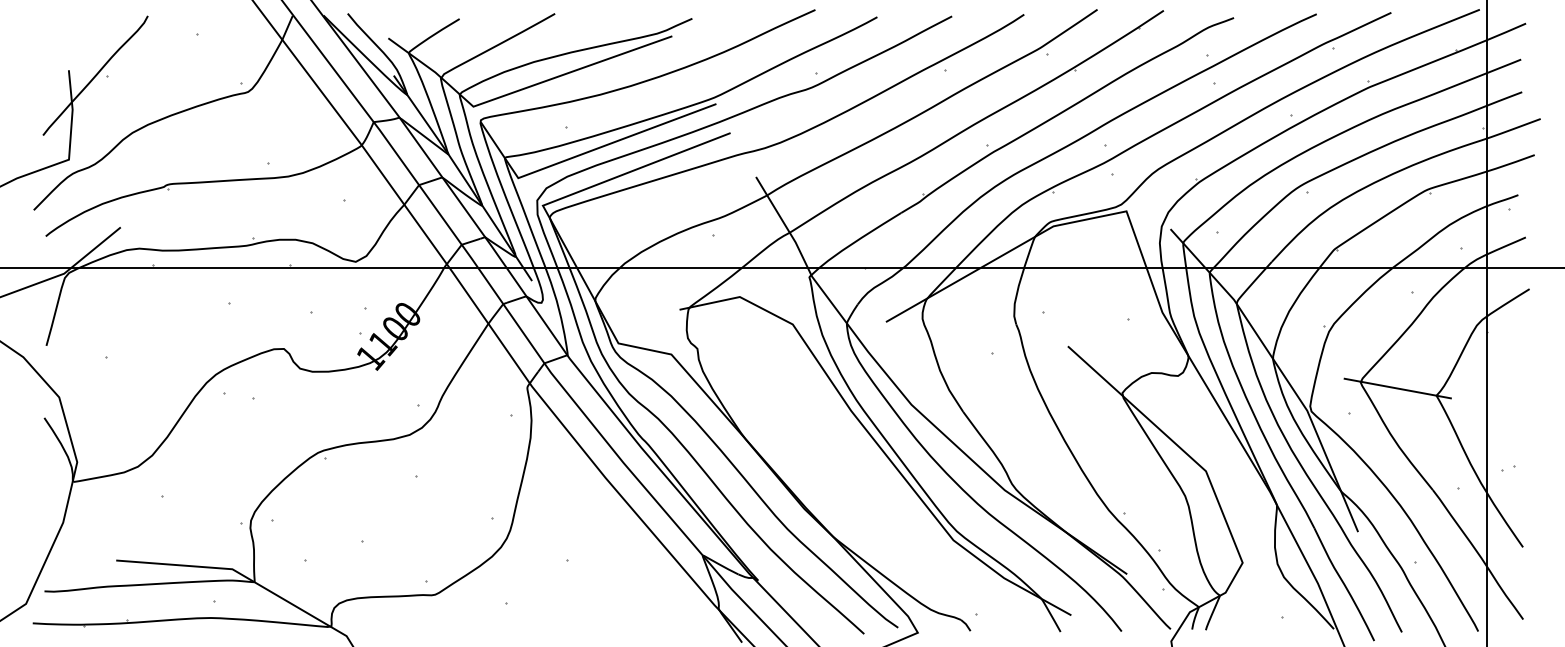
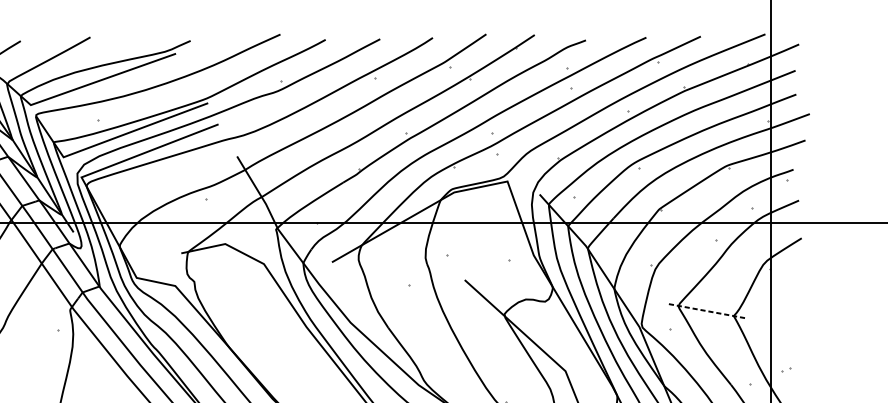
line: (1397, 388) -> (705, 310), solid -> dashed

